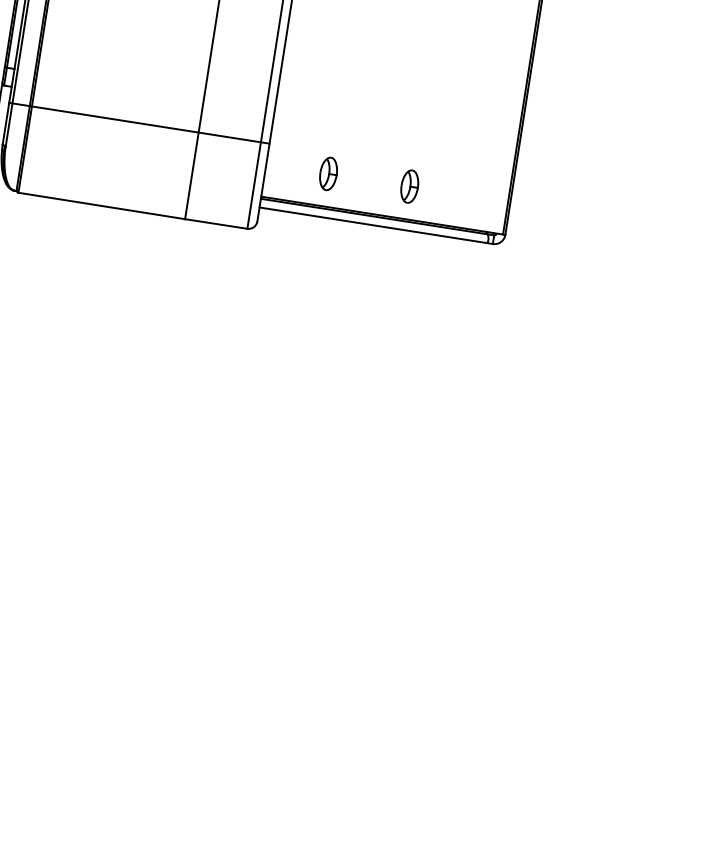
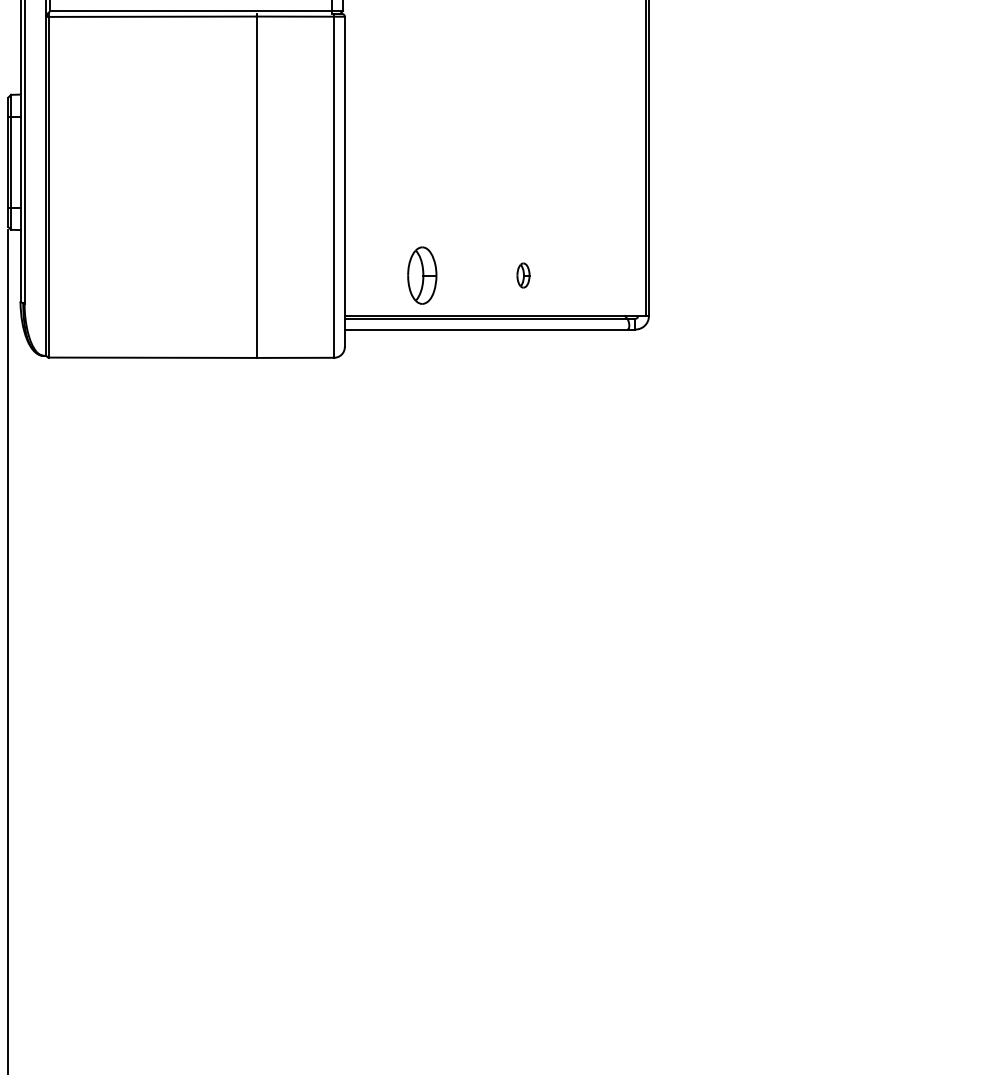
line: (139, 123) -> (182, 250), removed
part: (328, 173) -> (422, 275), size x1.4
part: (409, 186) -> (523, 275), size x0.6

